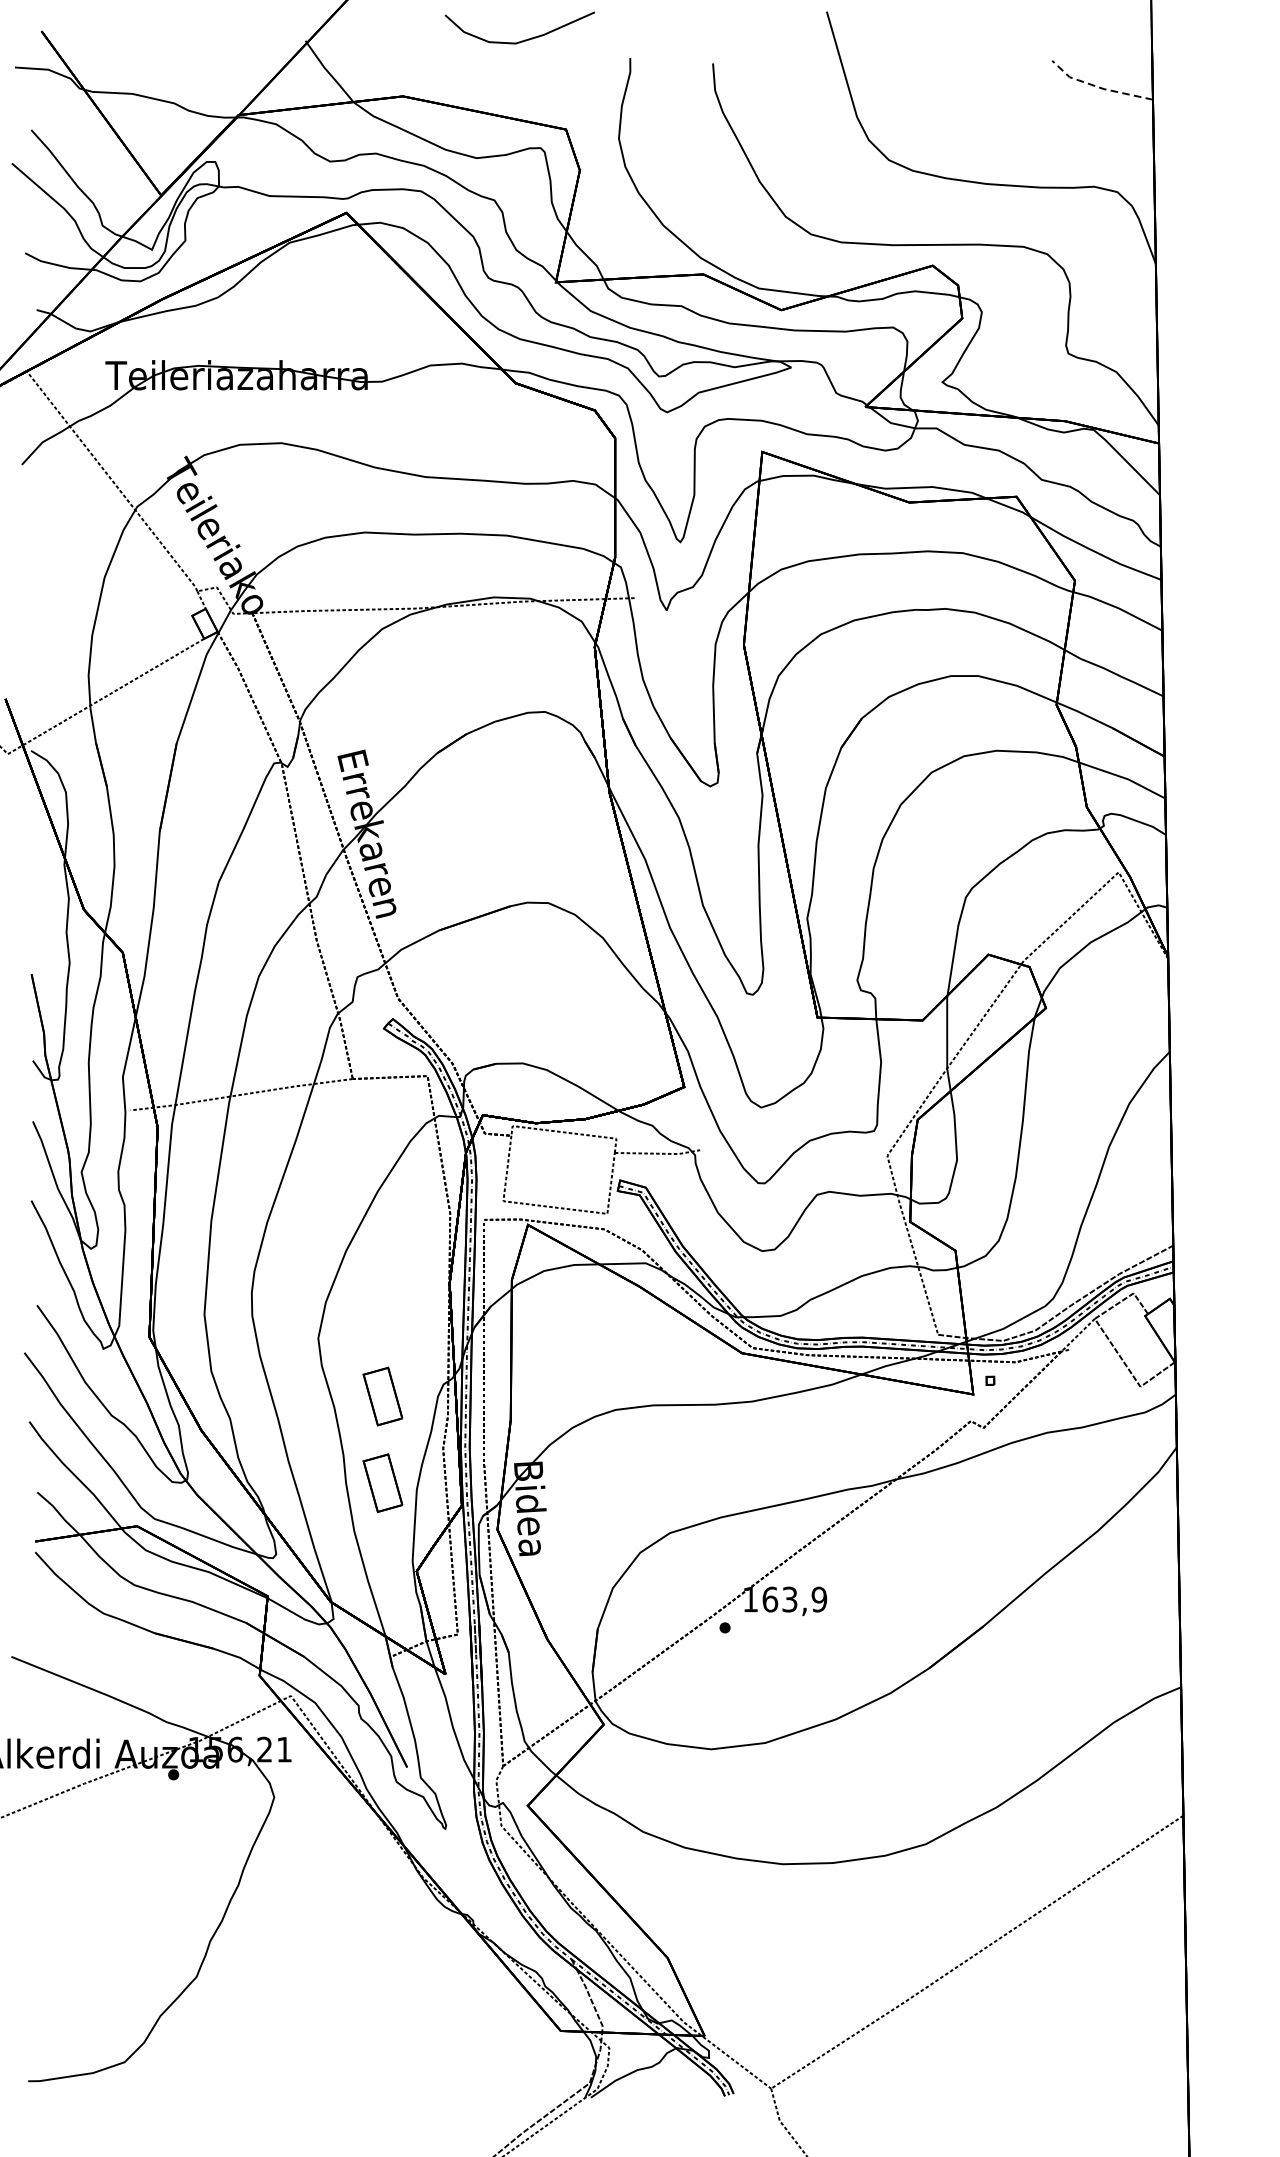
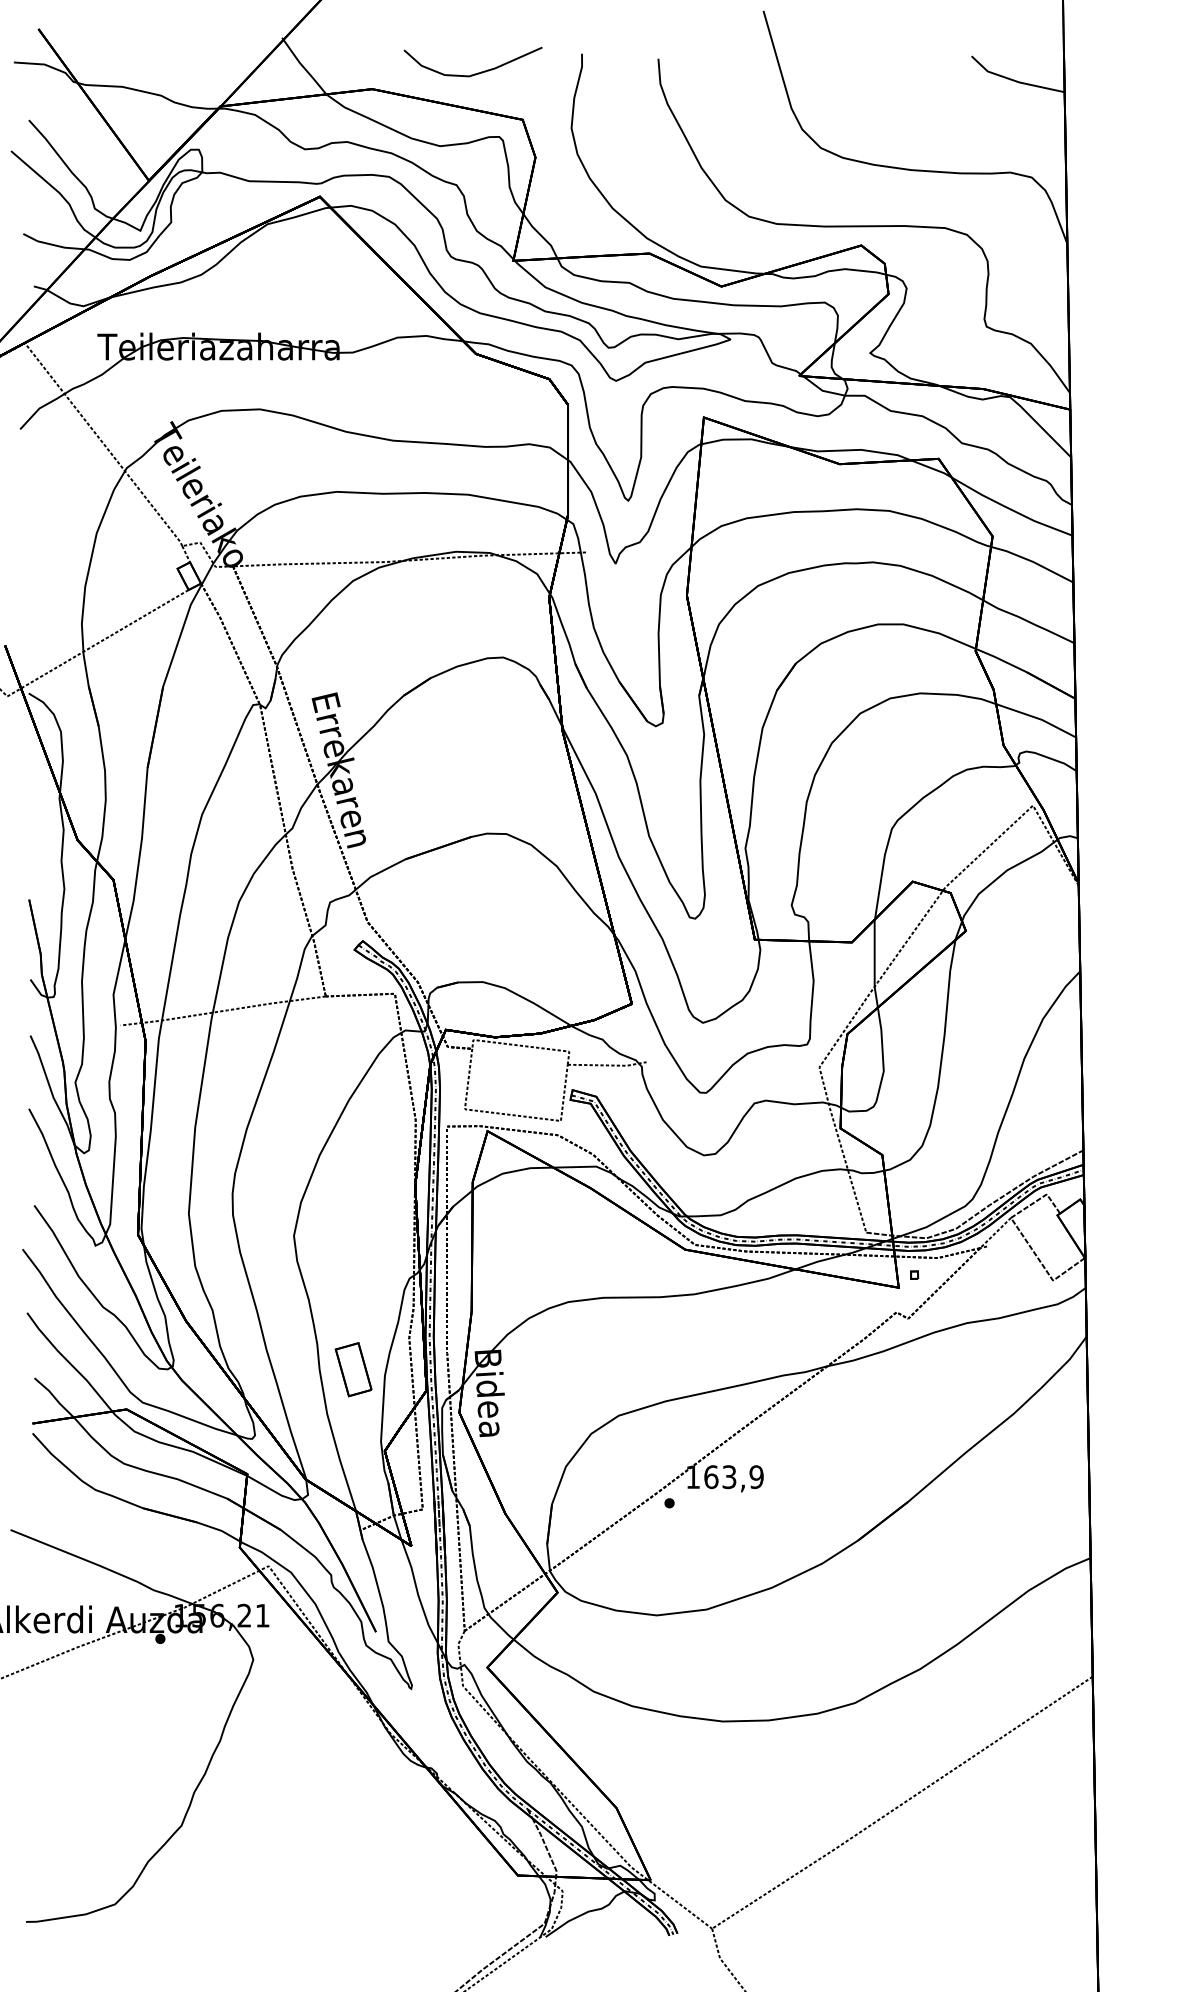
curve: (524, 39) -> (477, 72), moved
line: (1098, 87) -> (1014, 80), dashed -> solid
part: (382, 1396) -> (353, 1289), removed

